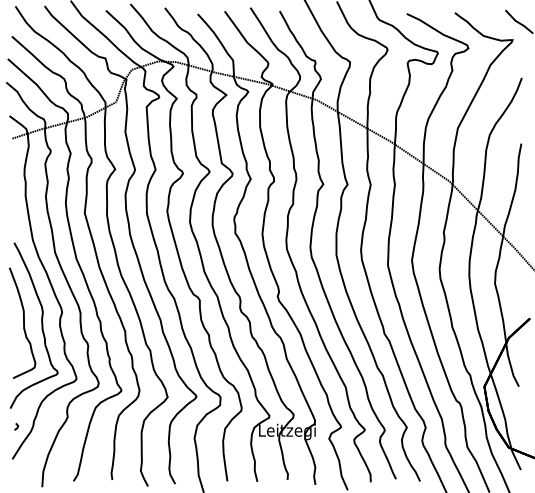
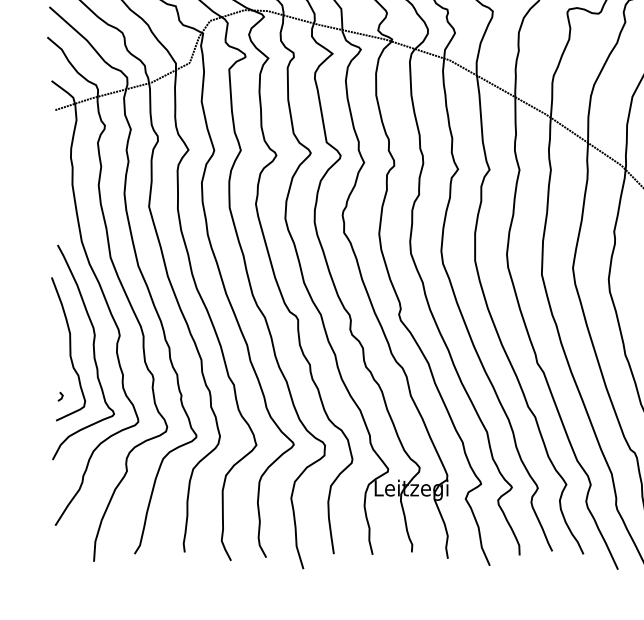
part: (16, 426) -> (60, 396), moved

